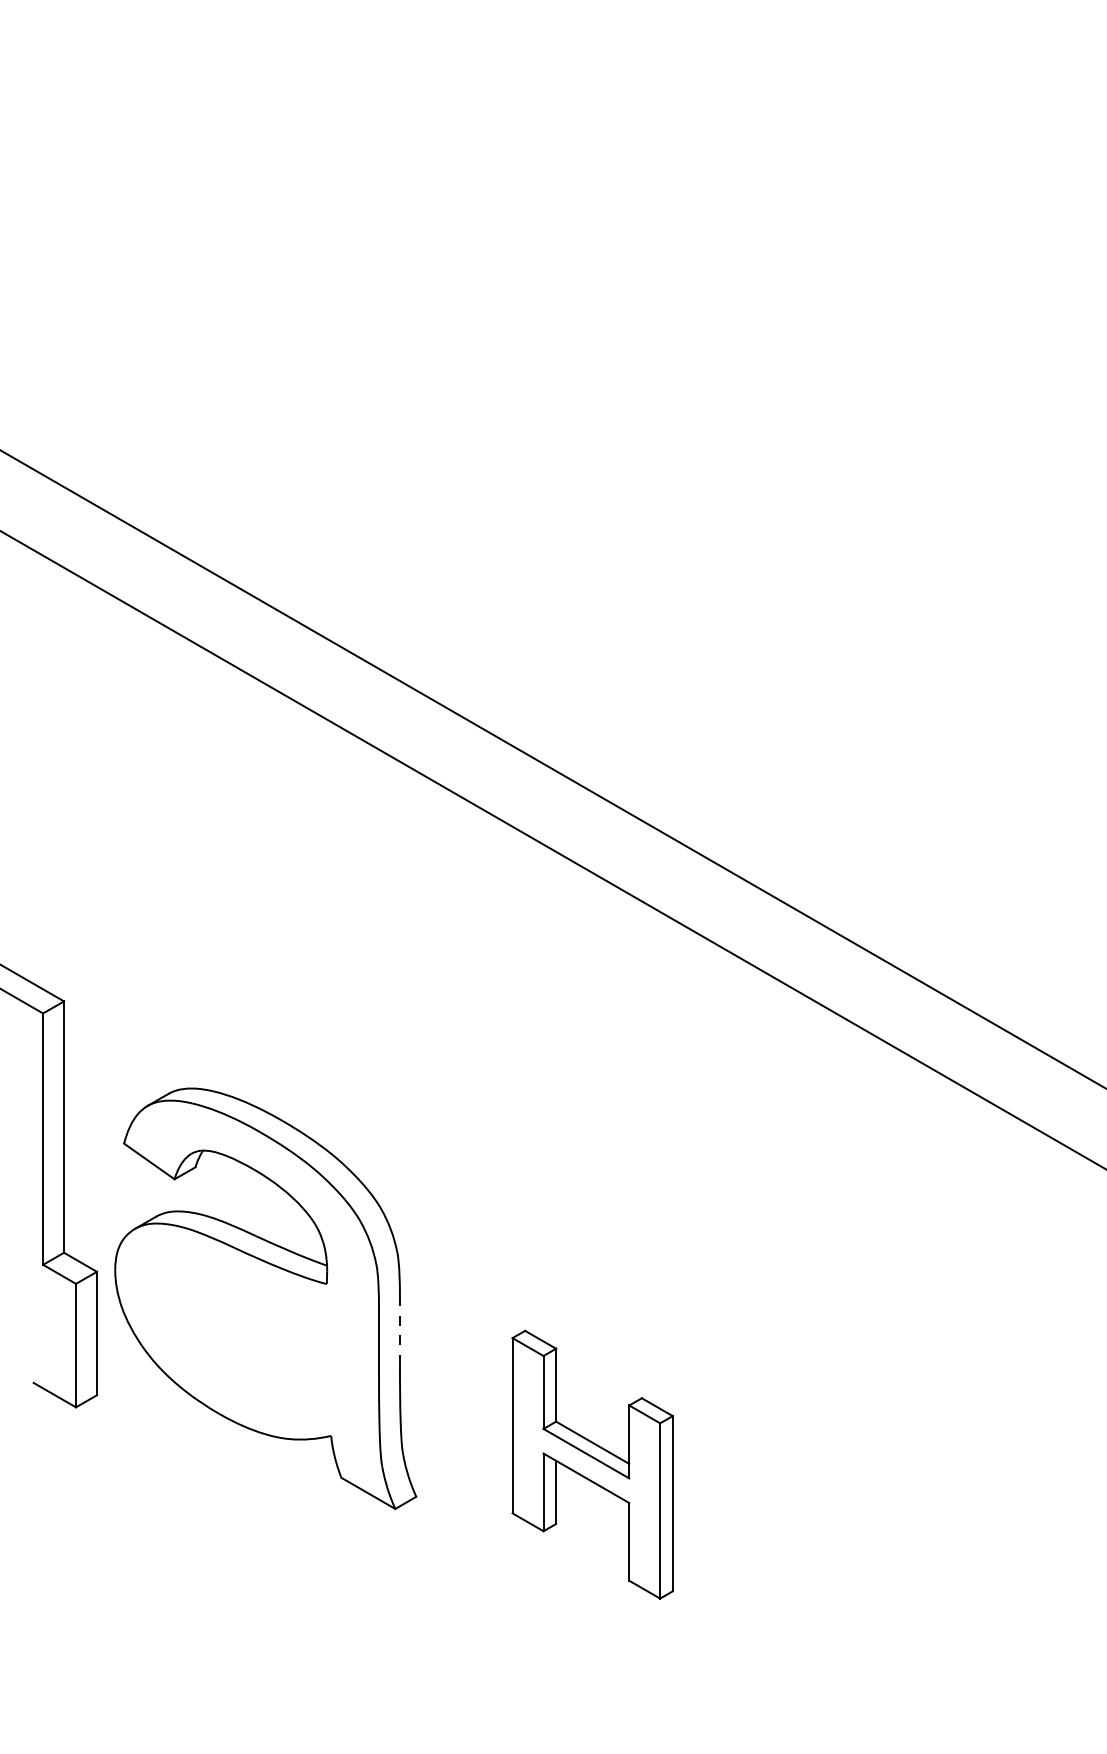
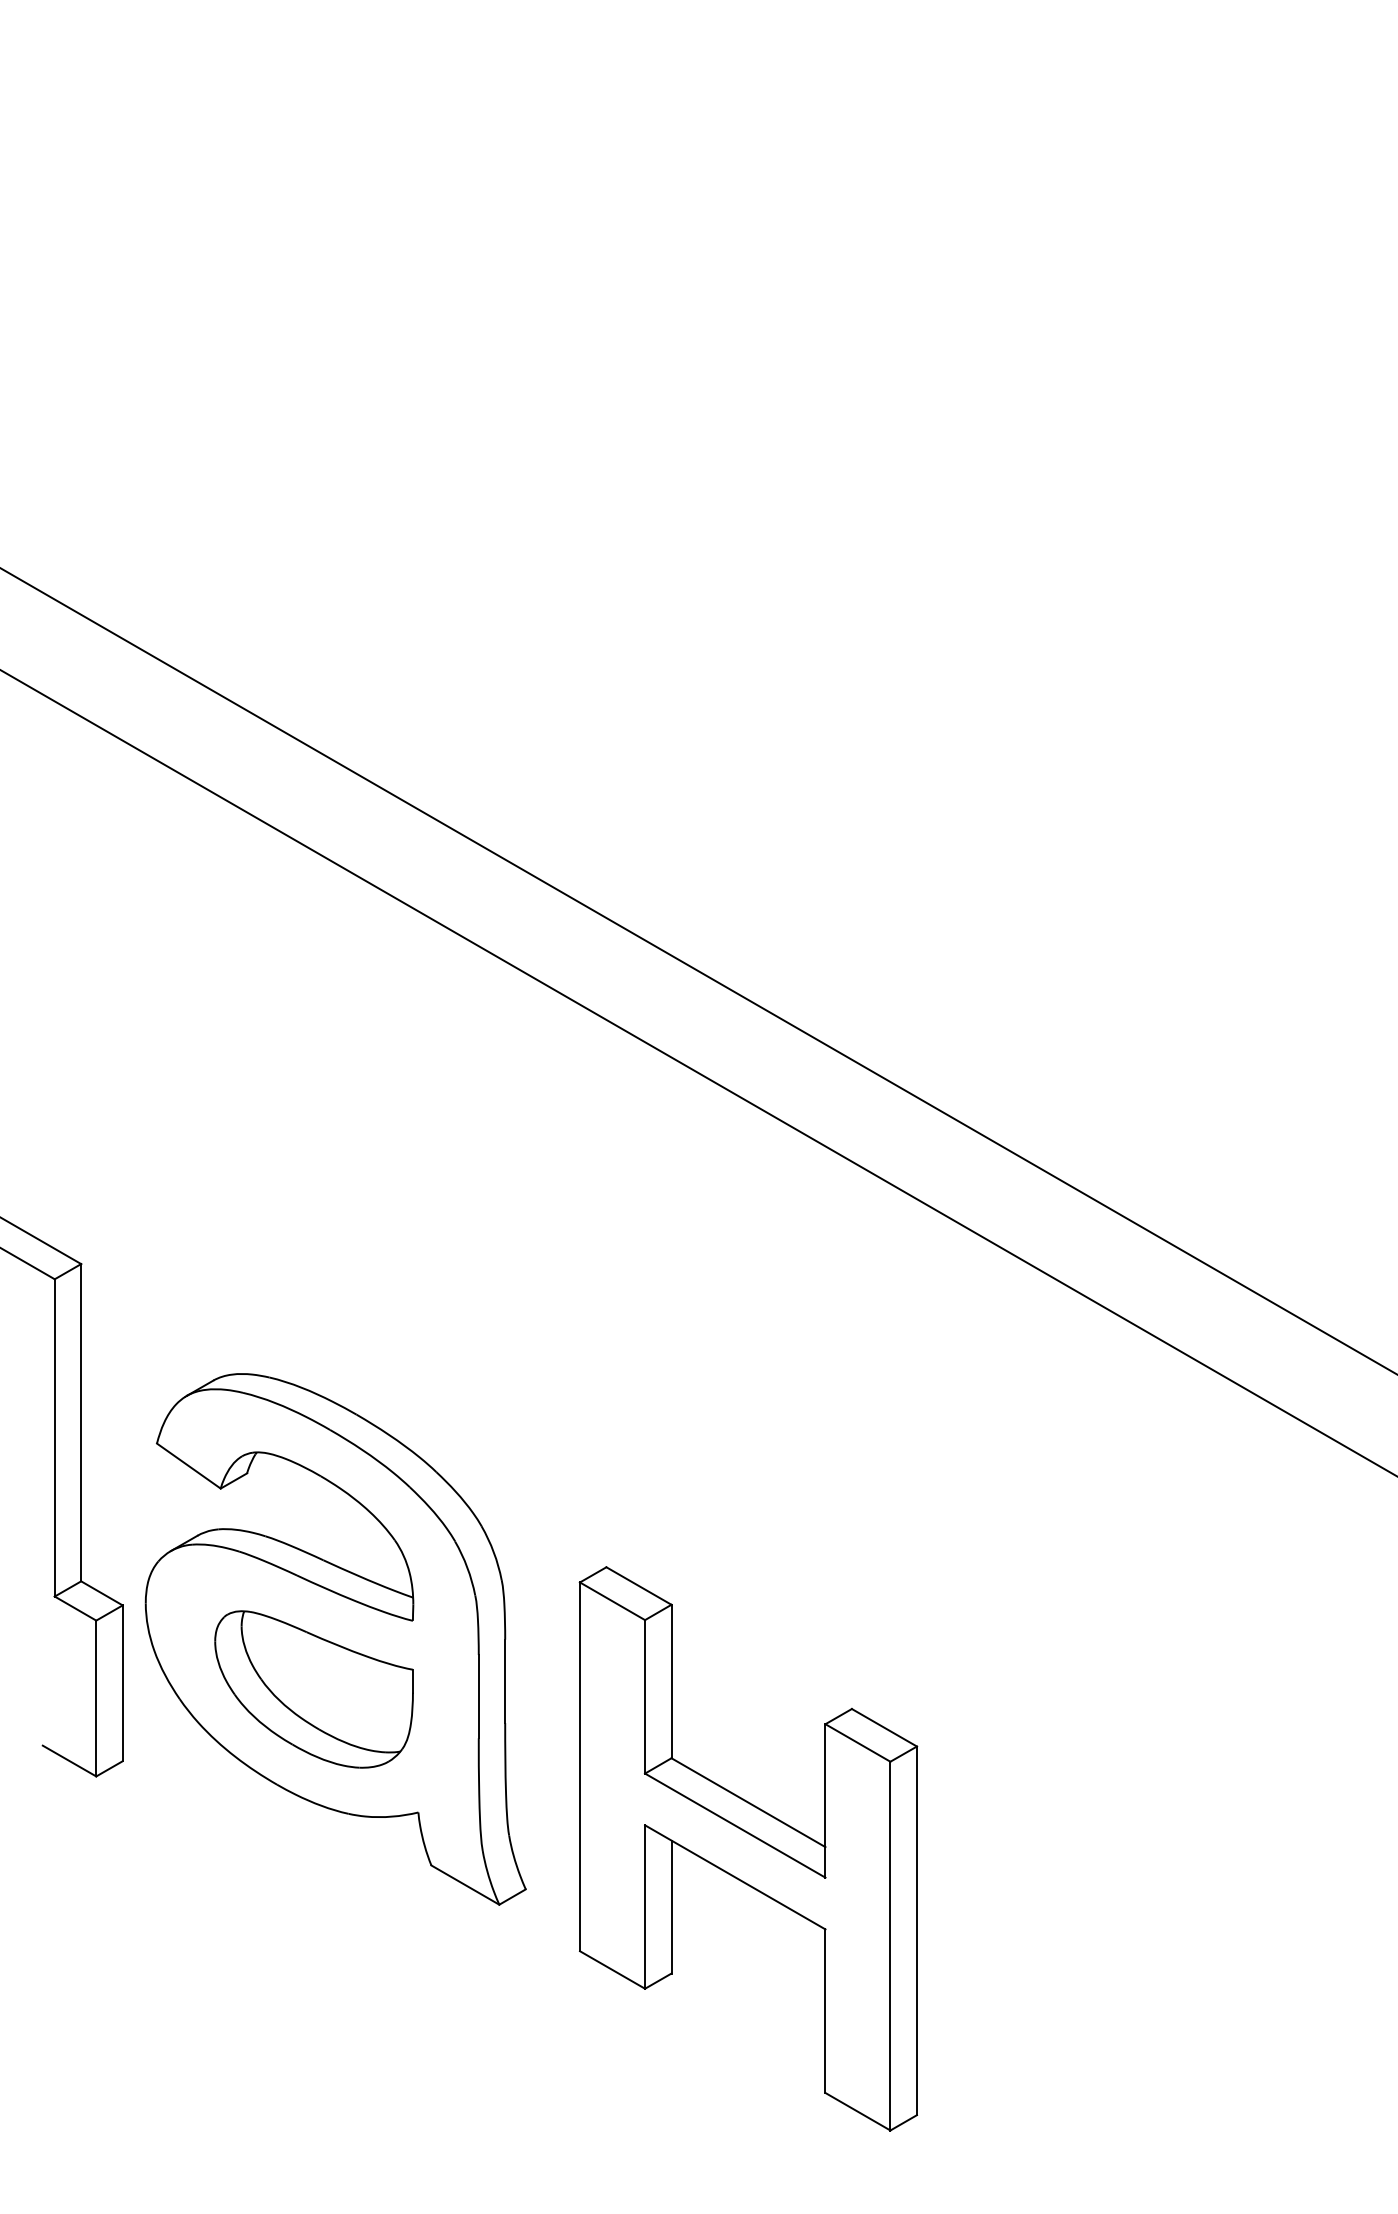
line: (400, 1332) -> (505, 1681), dashed -> solid
part: (248, 1338) -> (313, 1689), added
part: (592, 1464) -> (748, 1848), size x1.67

